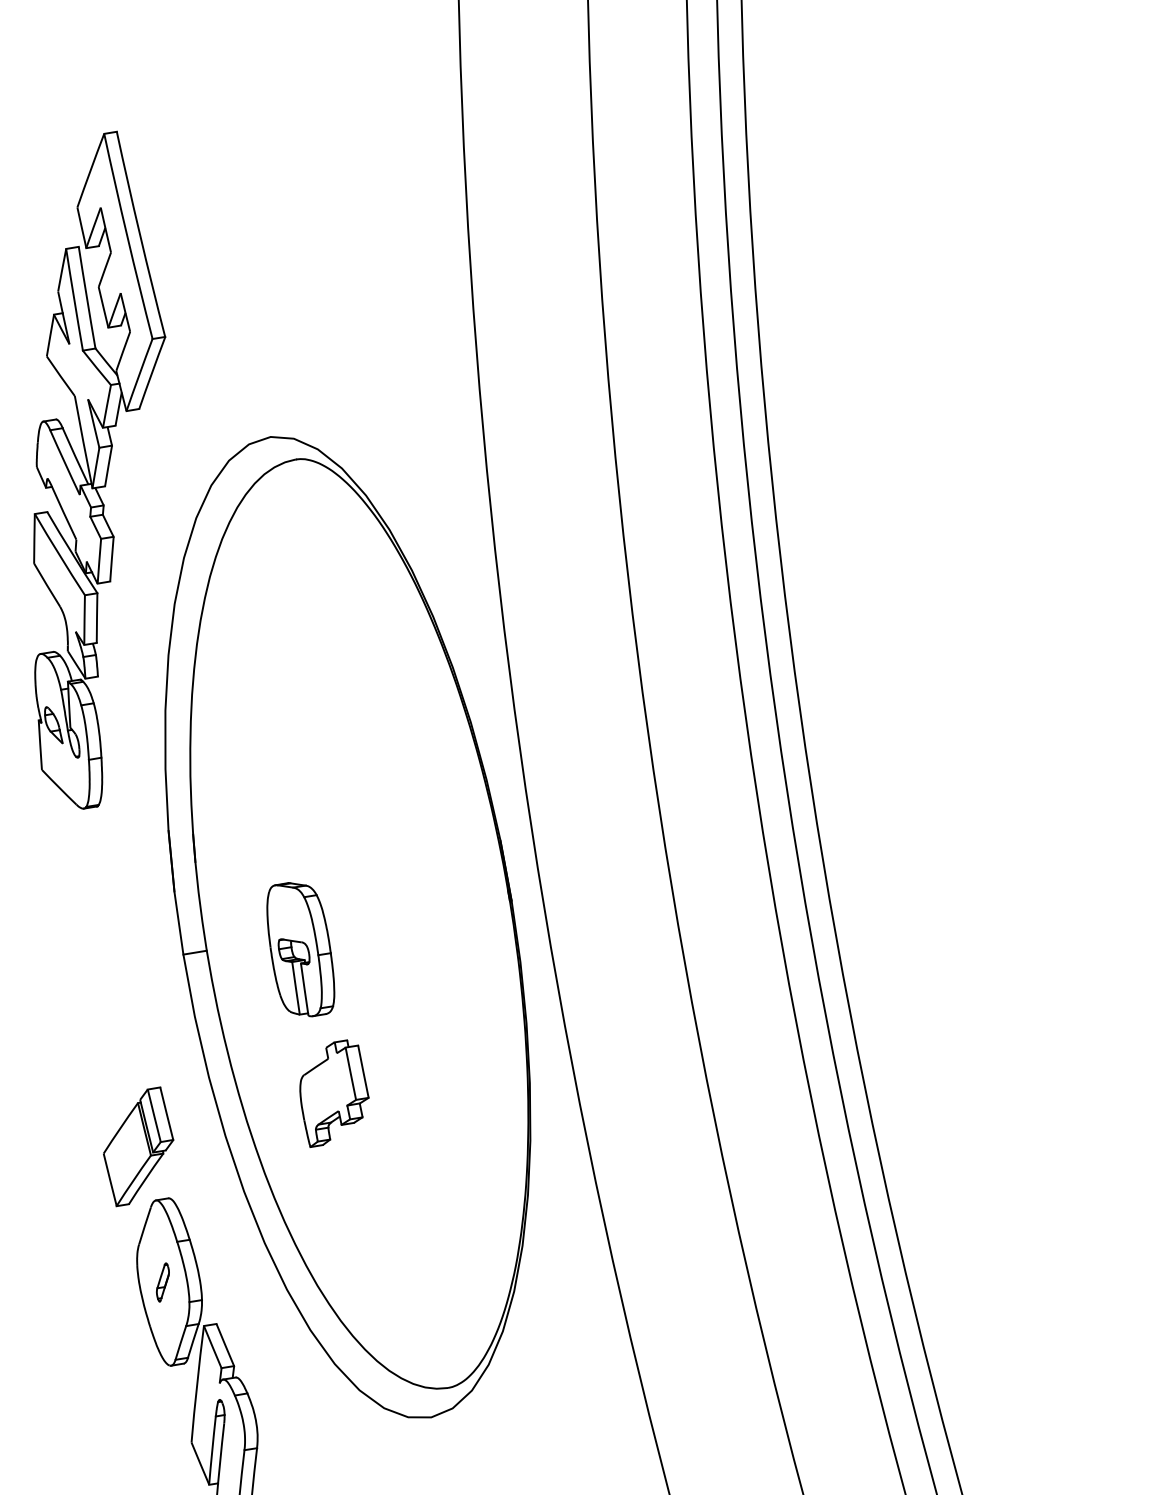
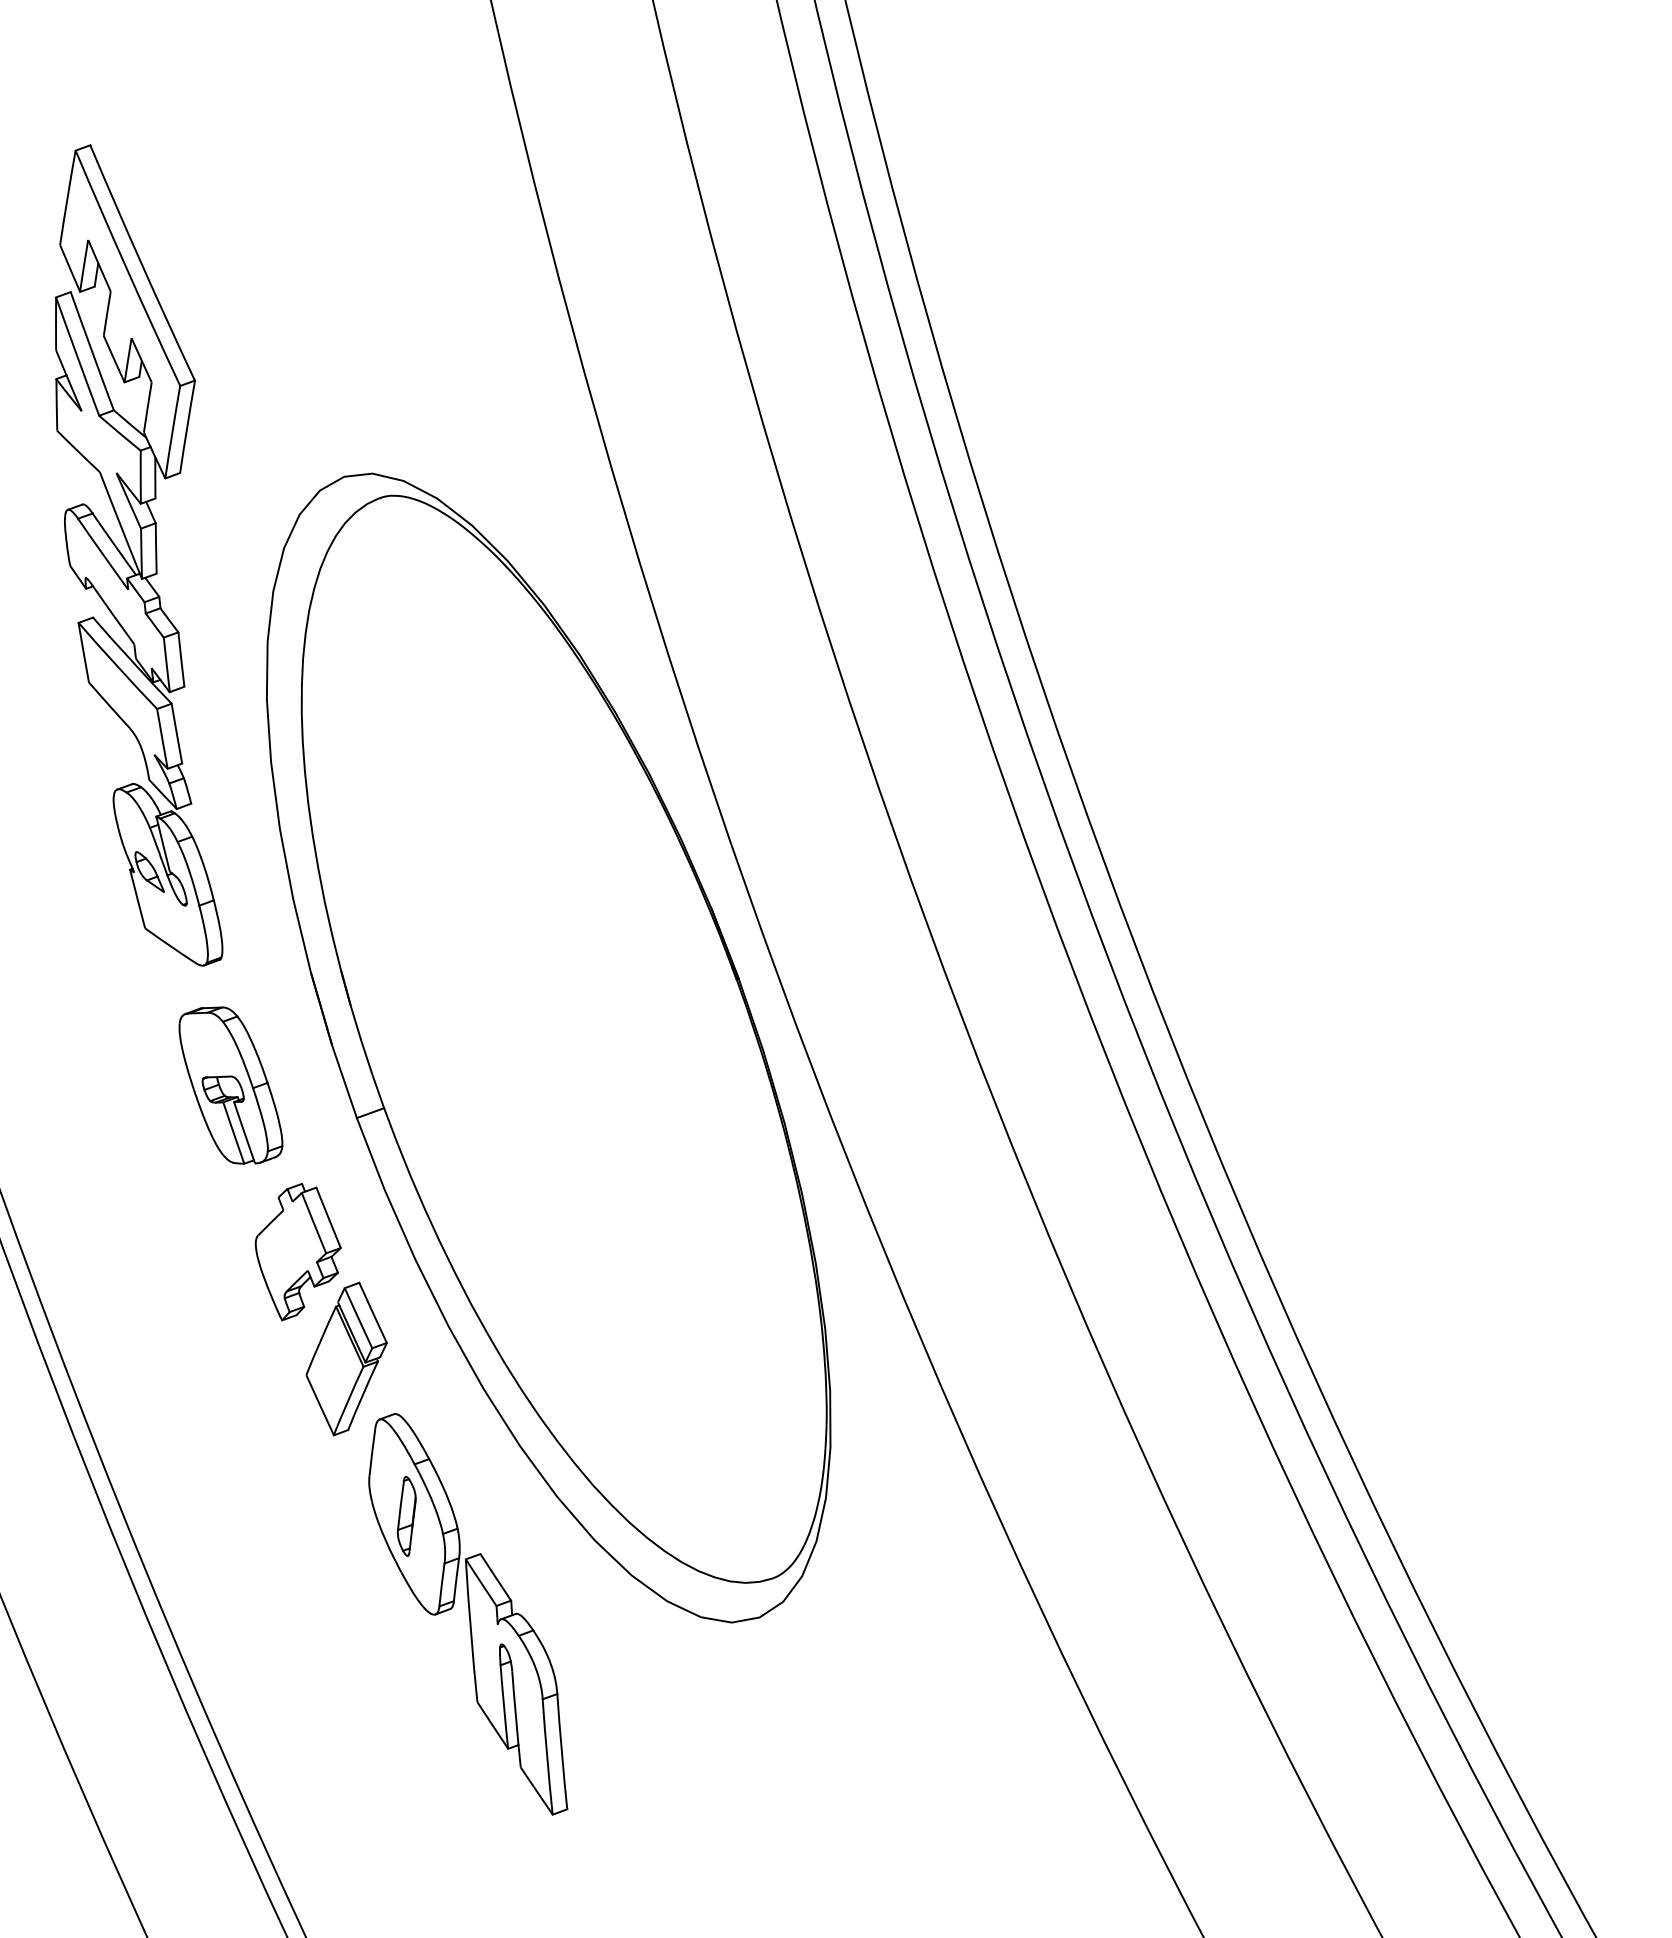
part: (300, 949) -> (230, 1085), moved
part: (333, 1094) -> (297, 1251), moved
part: (162, 1282) -> (406, 1516), size x1.67

